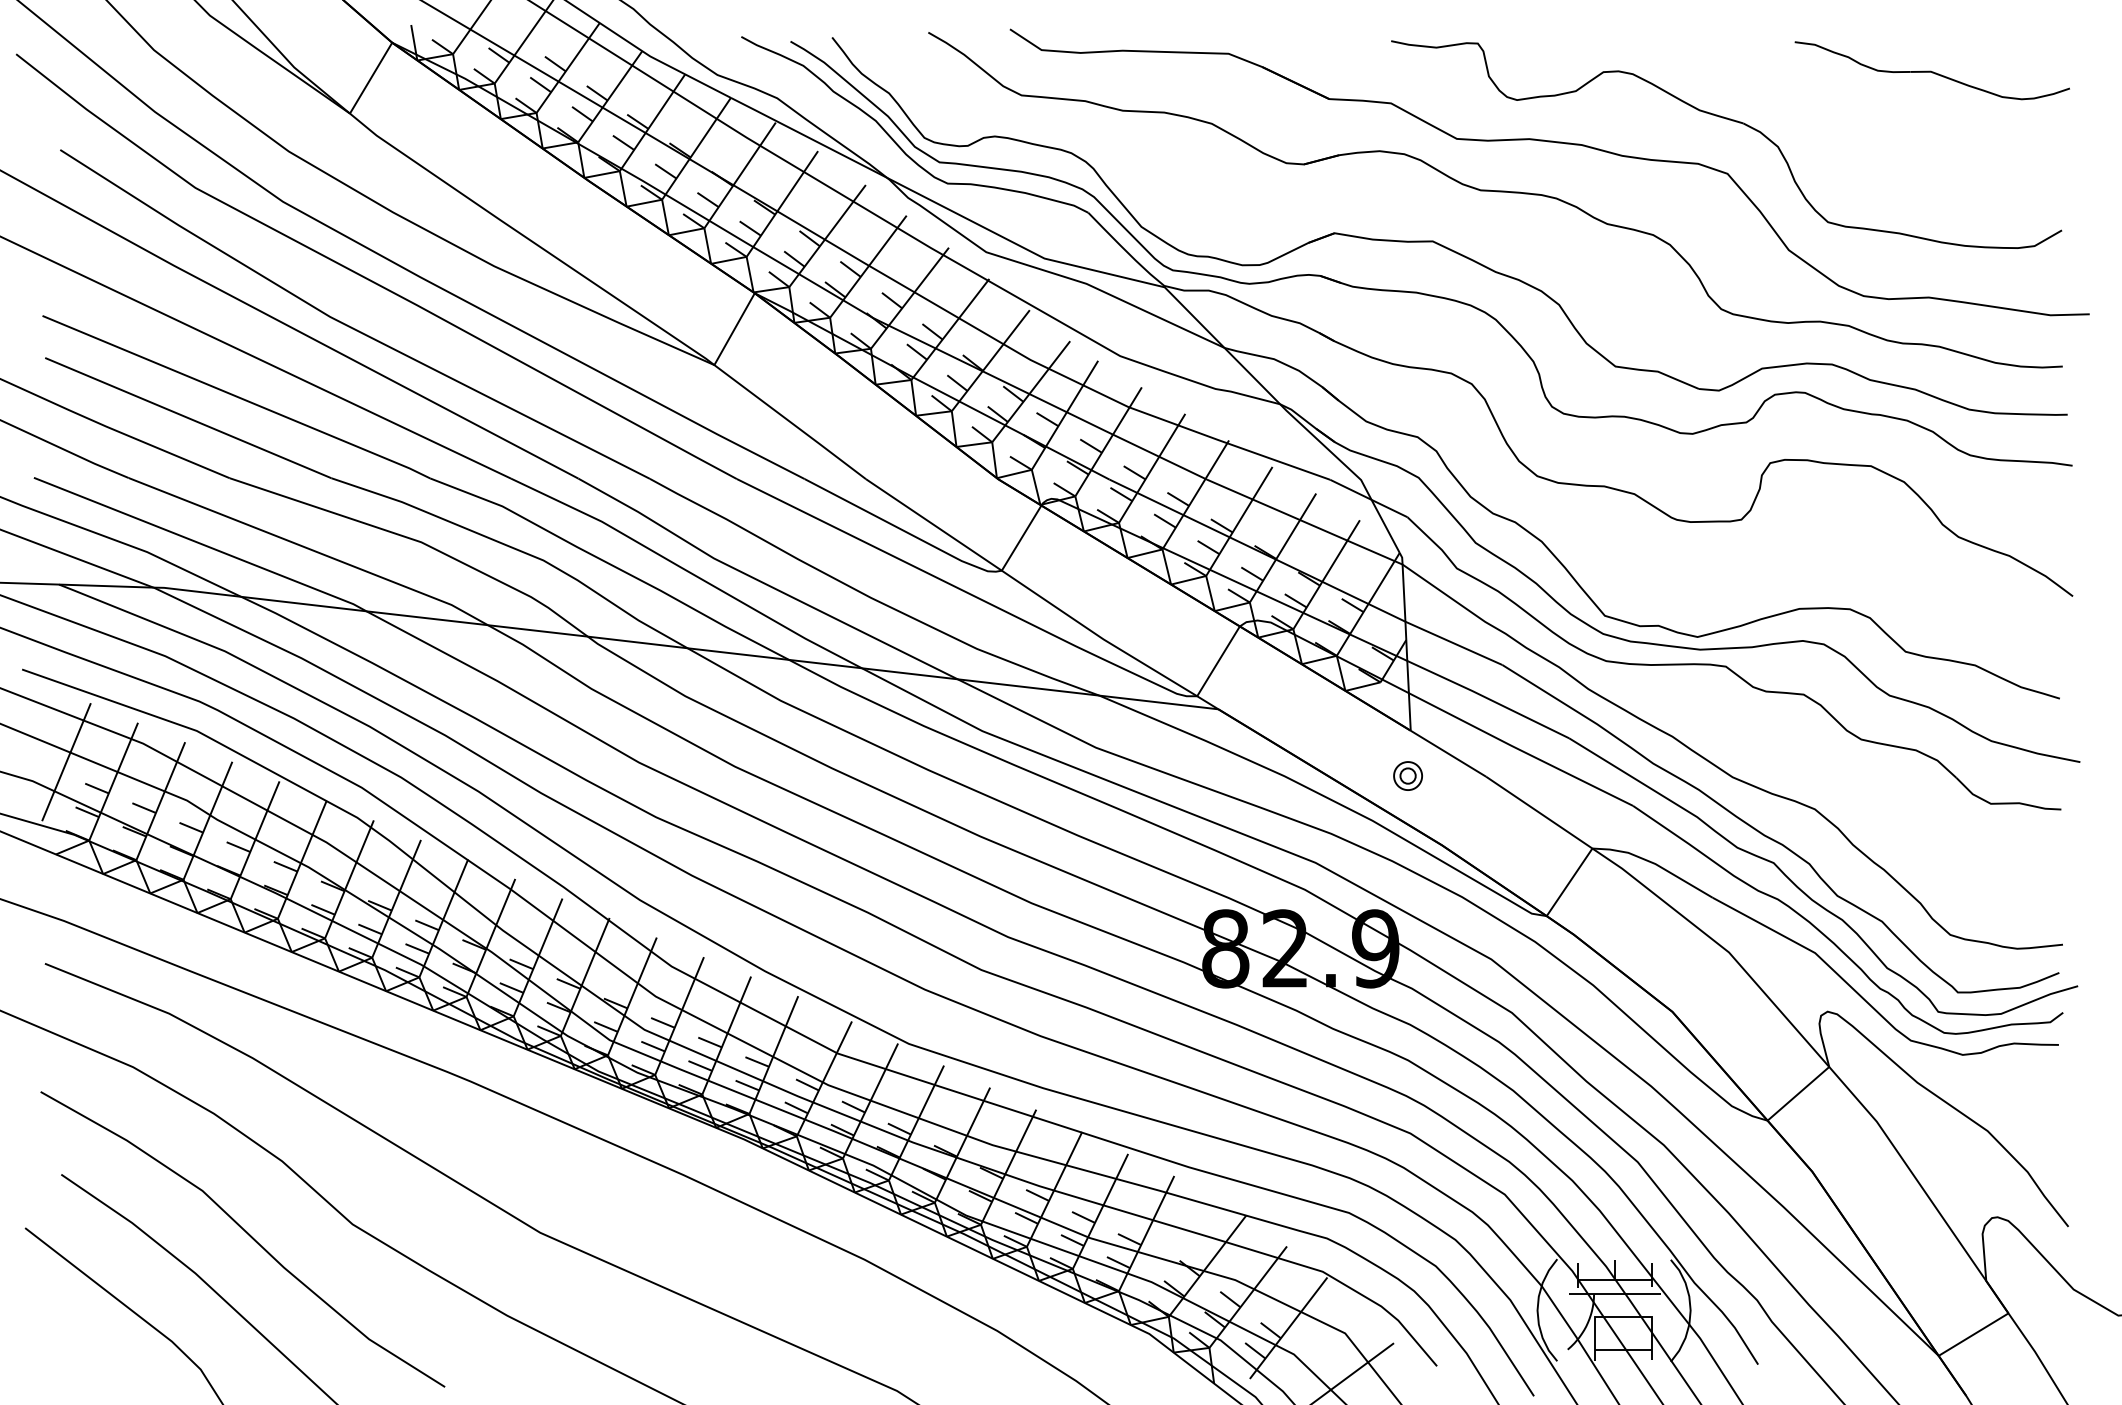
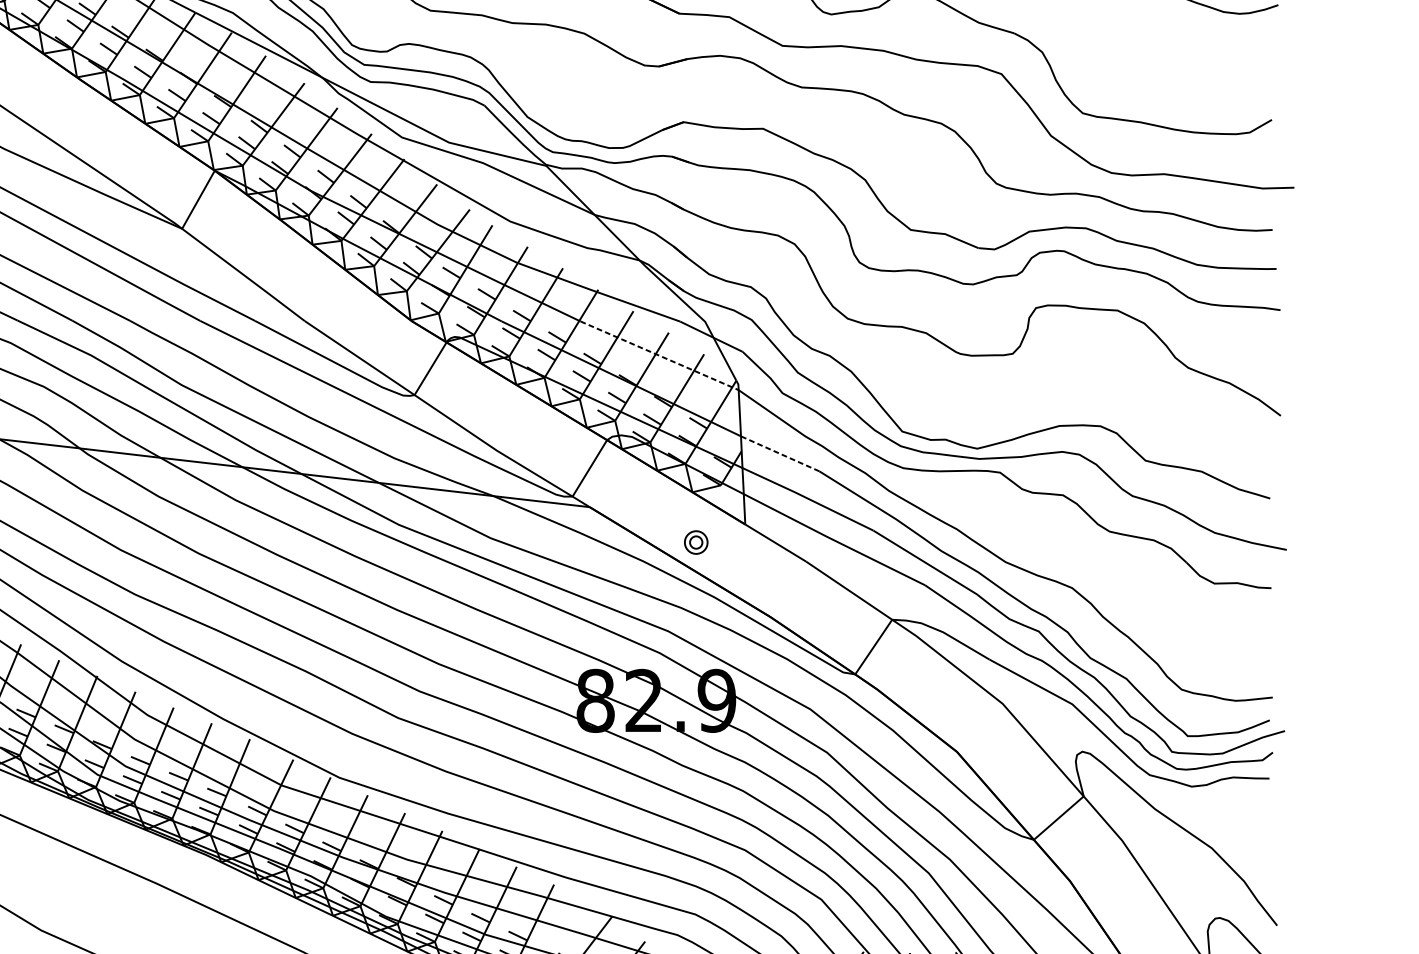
line: (1304, 522) -> (659, 356), solid -> dashed
line: (1453, 643) -> (779, 453), solid -> dashed
part: (1407, 775) -> (695, 542), moved

